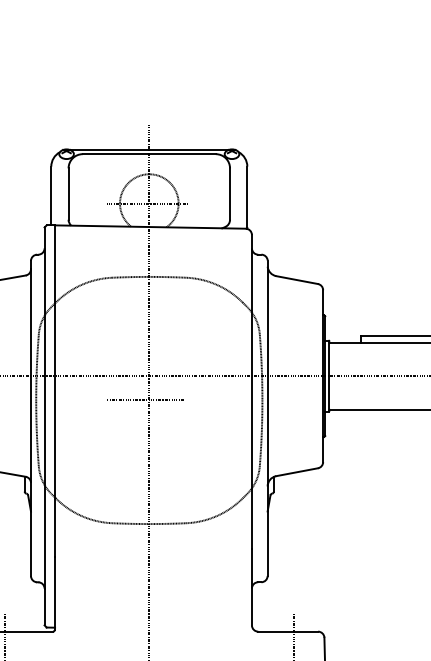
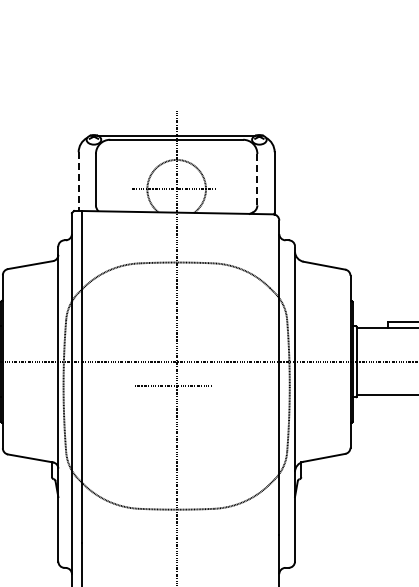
line: (230, 194) -> (257, 180), solid -> dashed
line: (51, 196) -> (78, 182), solid -> dashed

